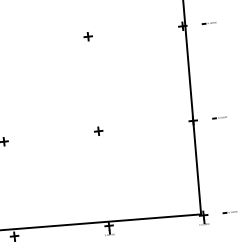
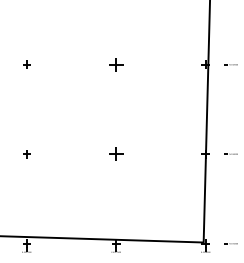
part: (88, 36) -> (116, 64), size x1.6
part: (98, 131) -> (116, 154), size x1.6

